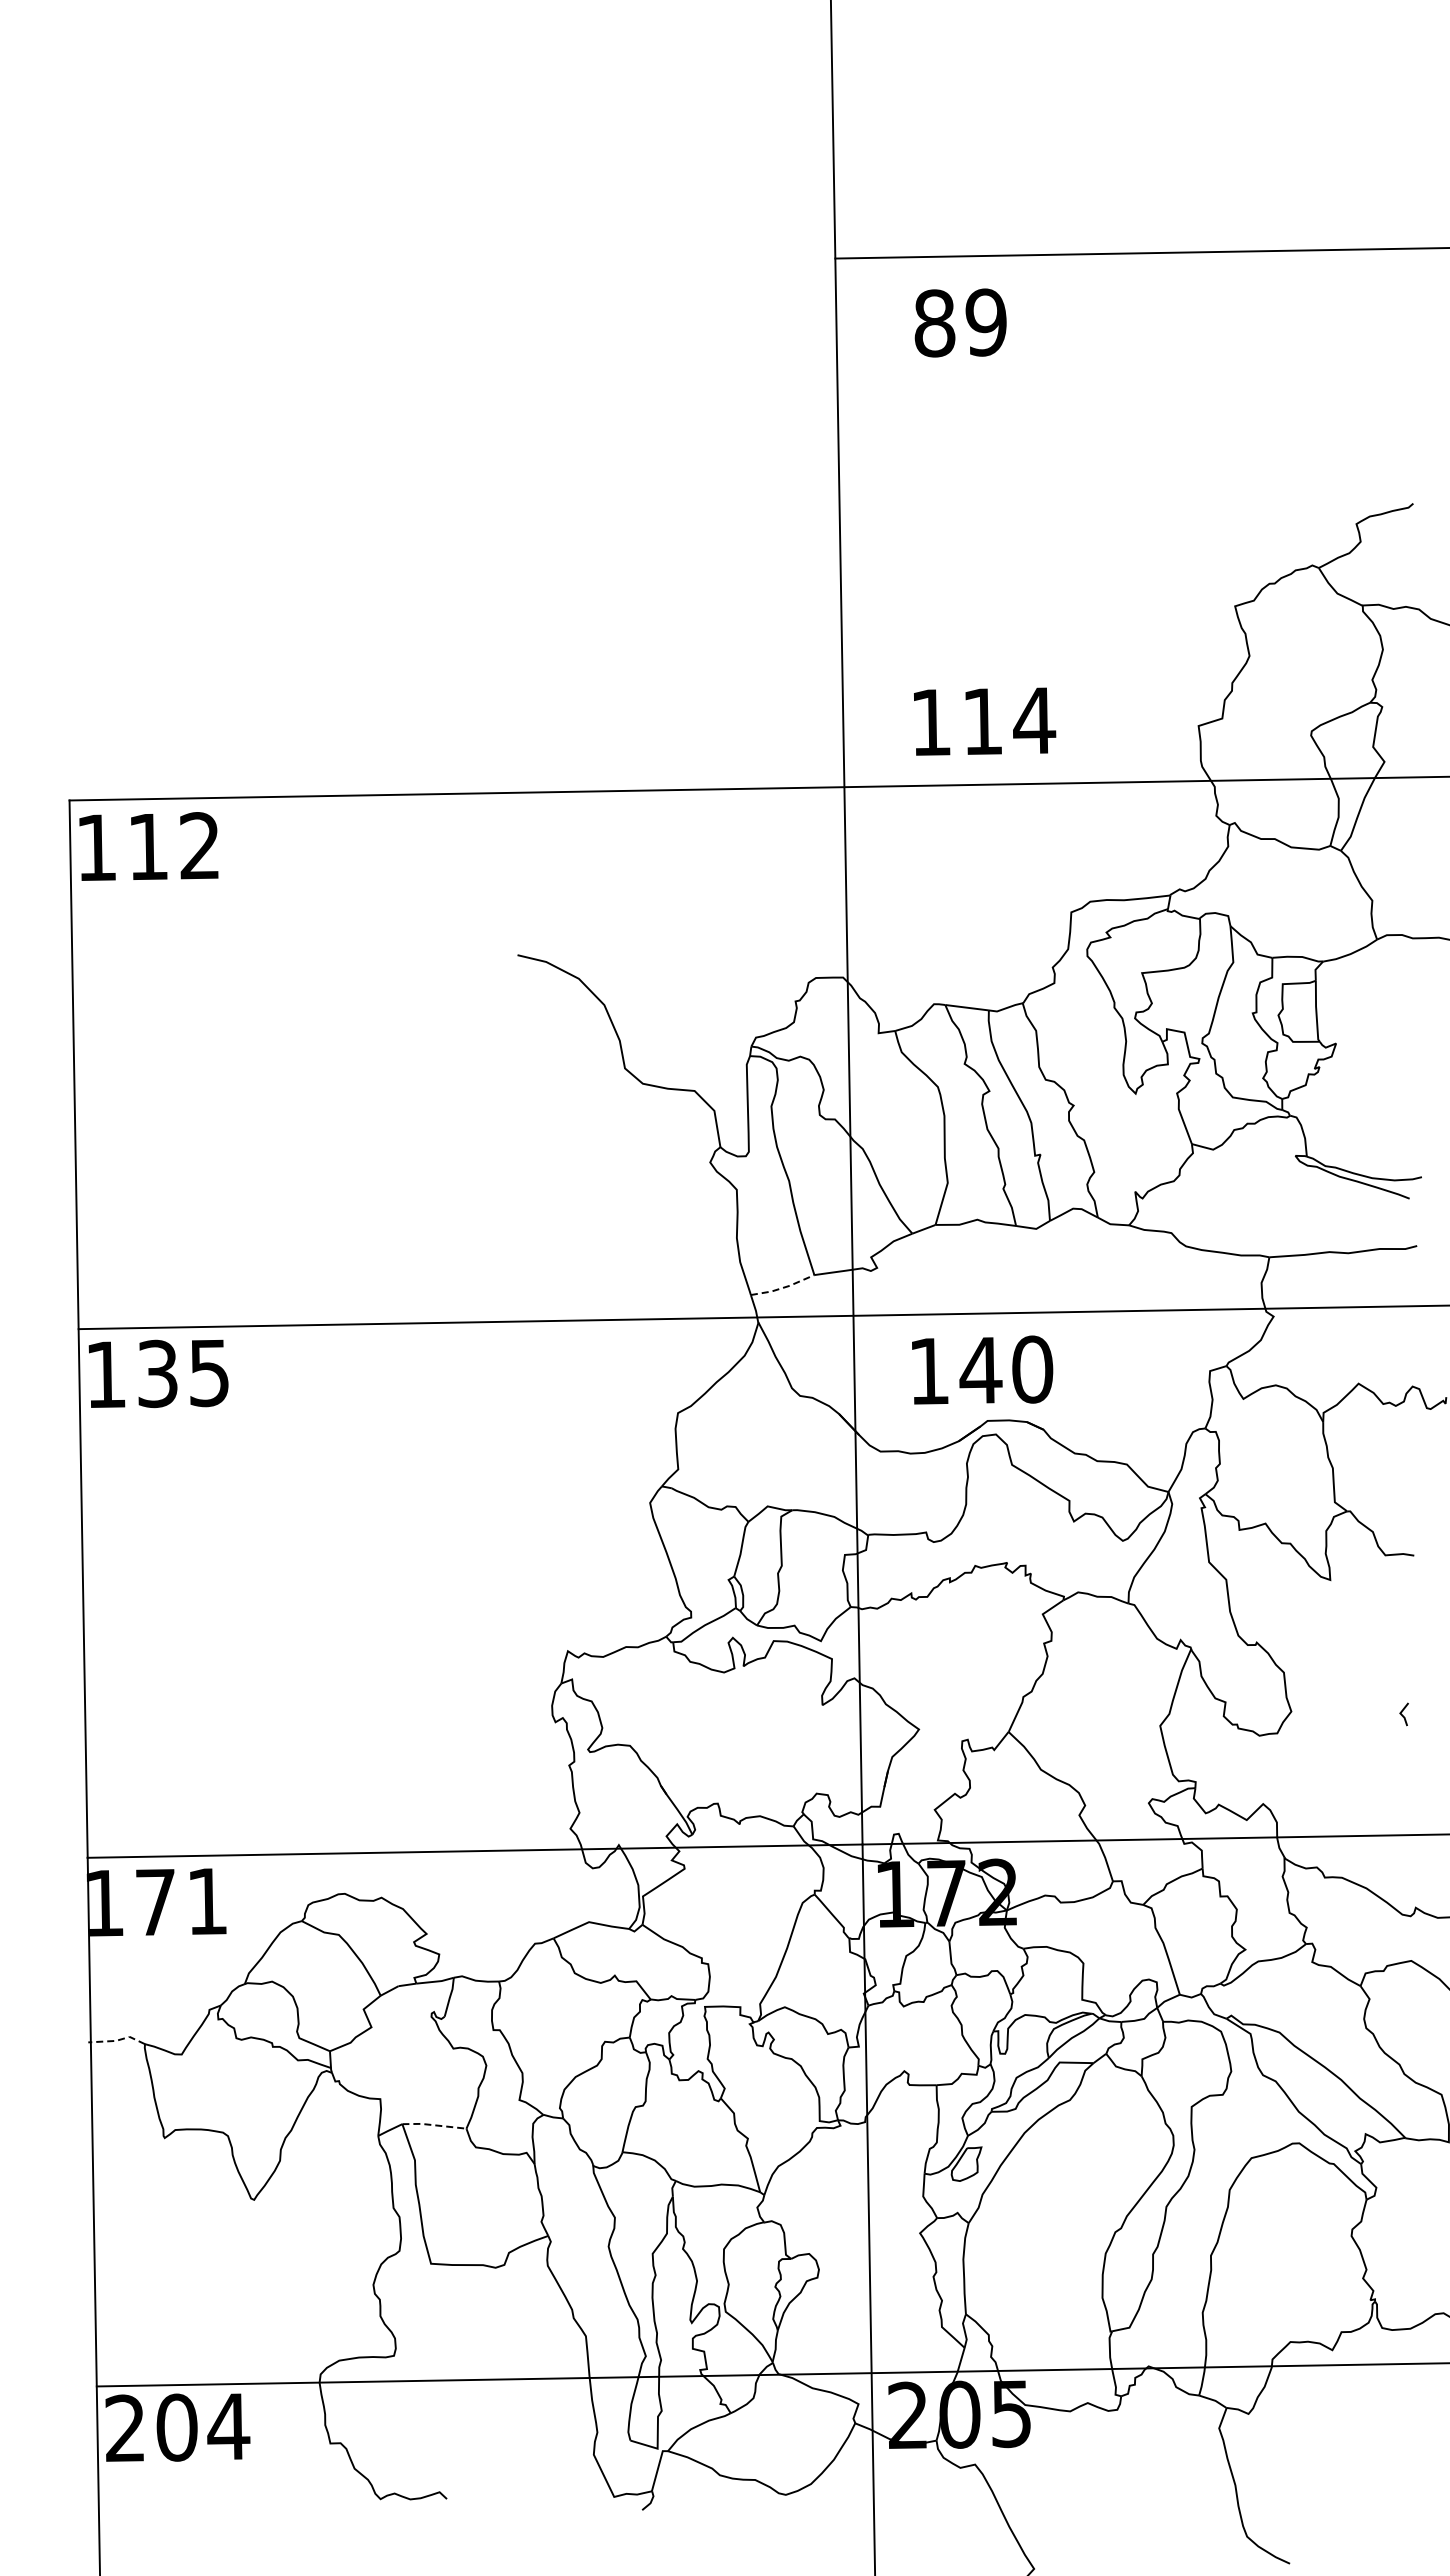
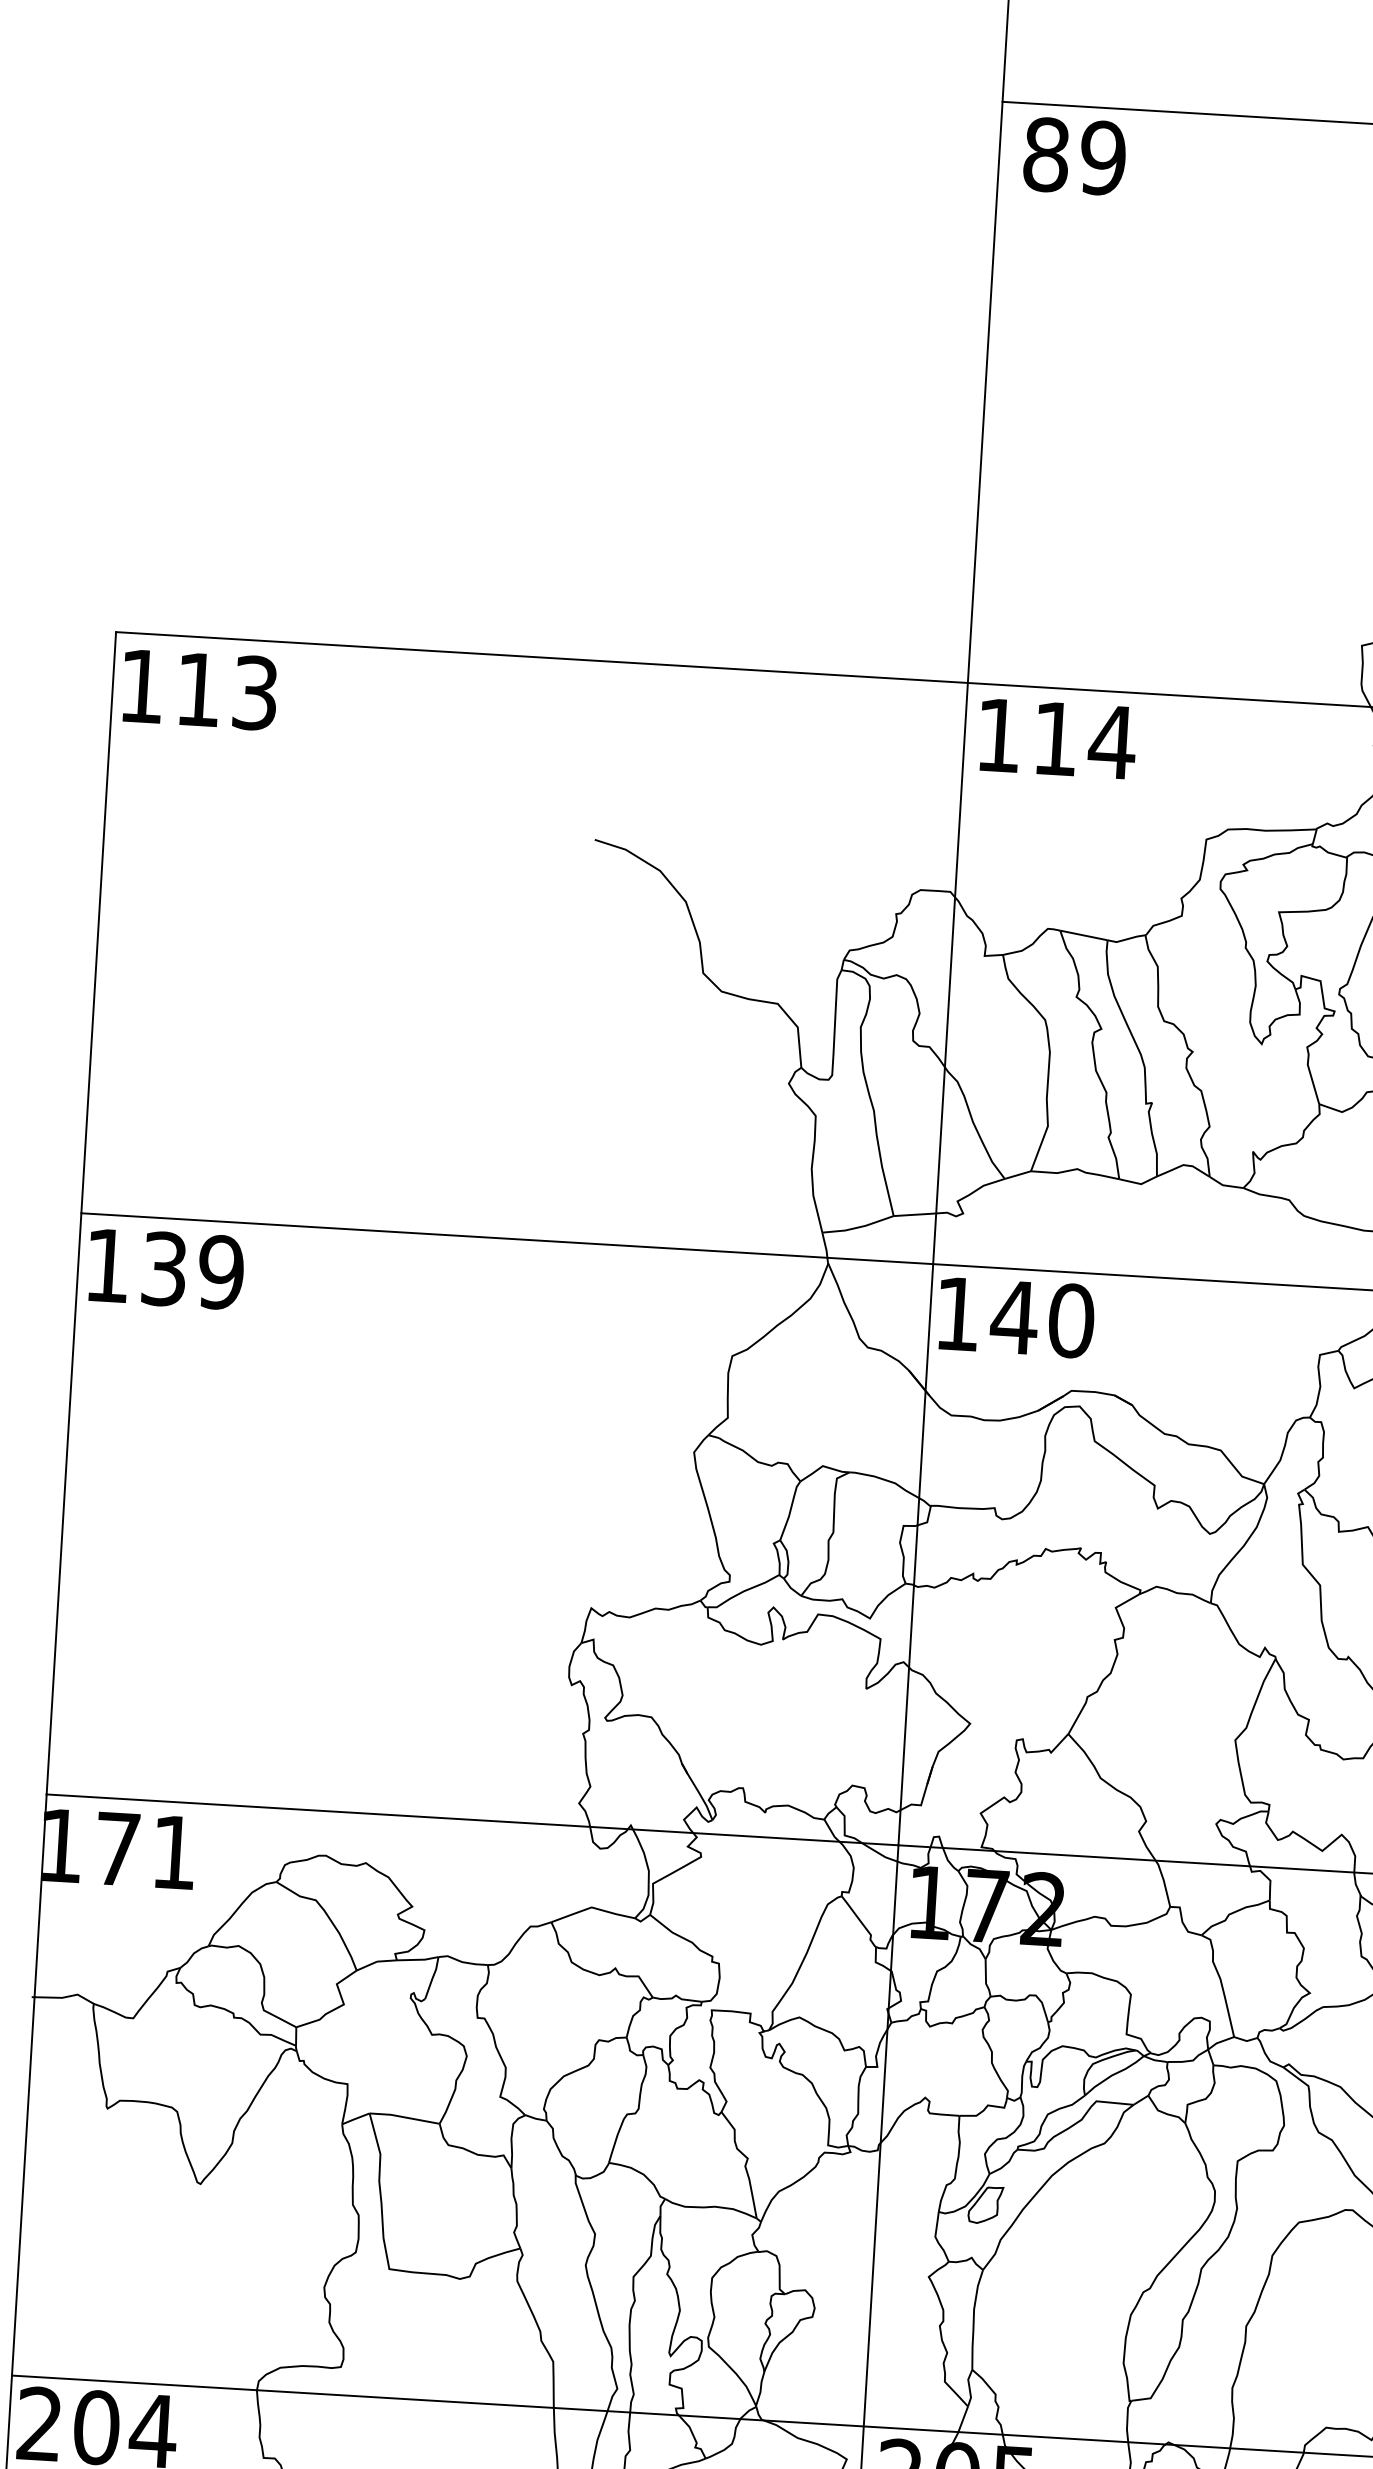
text: (960, 322) -> (1074, 155), moved
text: (985, 721) -> (1058, 738), moved
text: (199, 846) -> (254, 693), 112 -> 113
line: (783, 1287) -> (858, 1227), dashed -> solid
text: (982, 1369) -> (1016, 1316), moved
text: (208, 1372) -> (220, 1271), 135 -> 139
line: (117, 2040) -> (63, 1997), dashed -> solid
line: (434, 2125) -> (404, 2117), dashed -> solid

